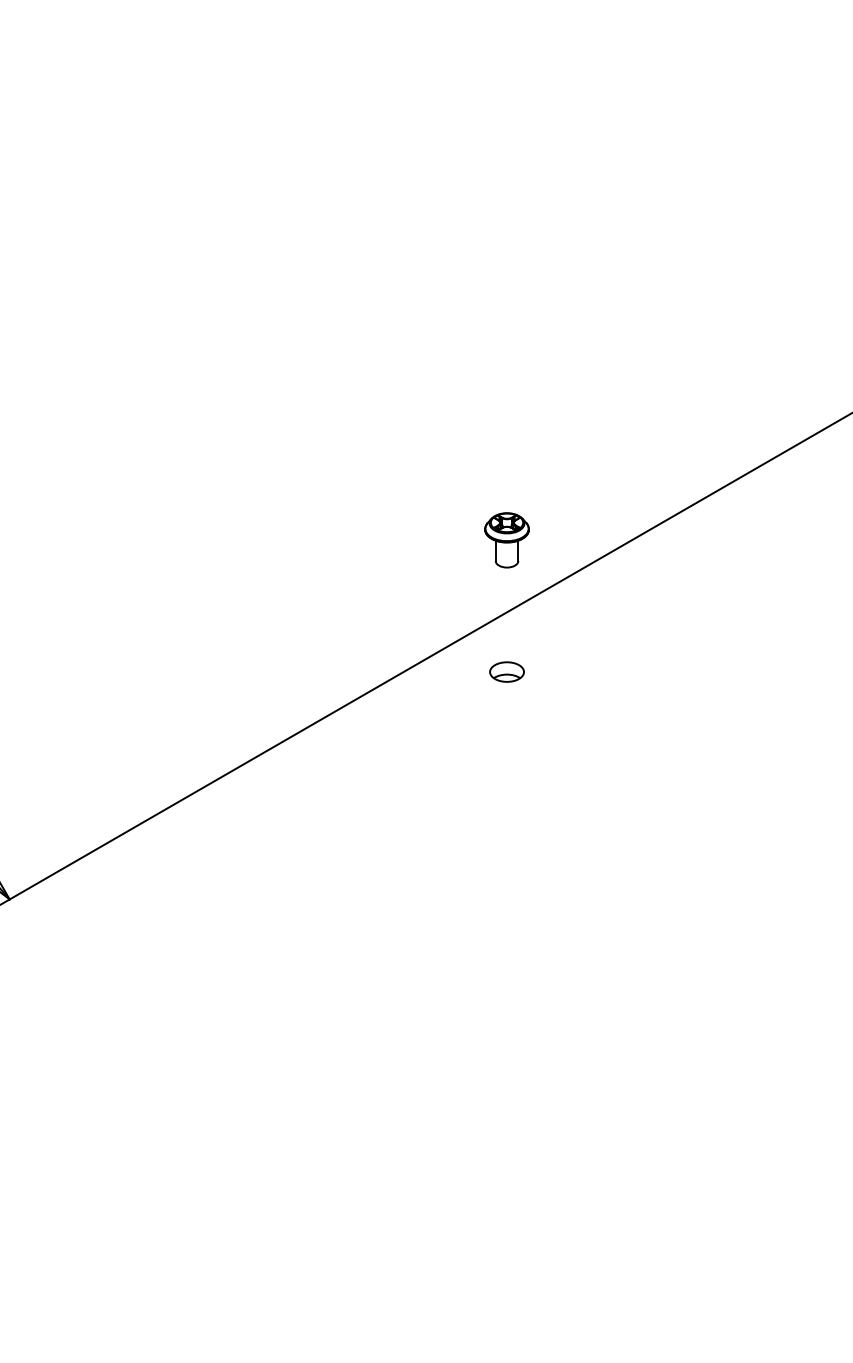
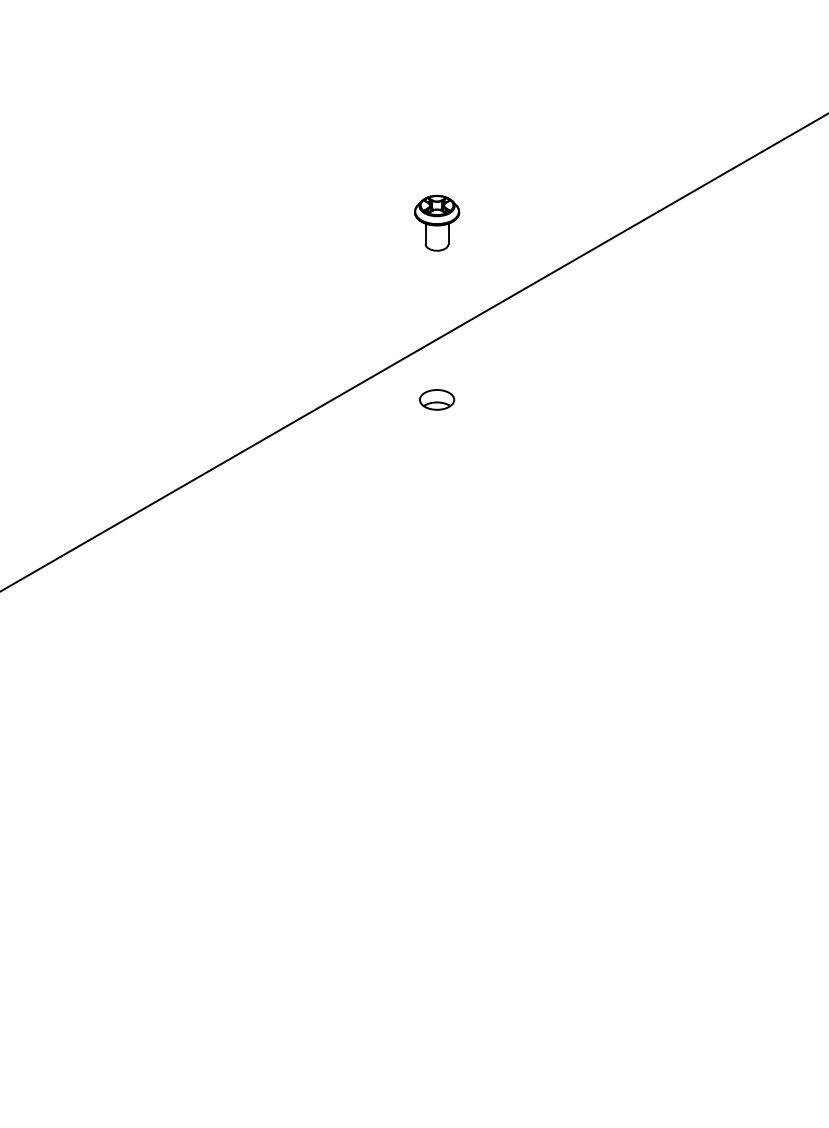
part: (506, 540) -> (436, 223), moved

